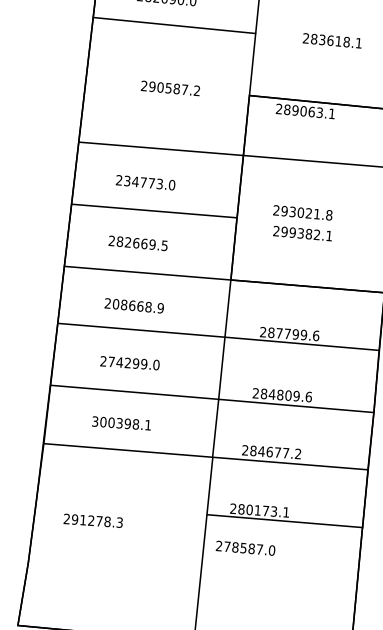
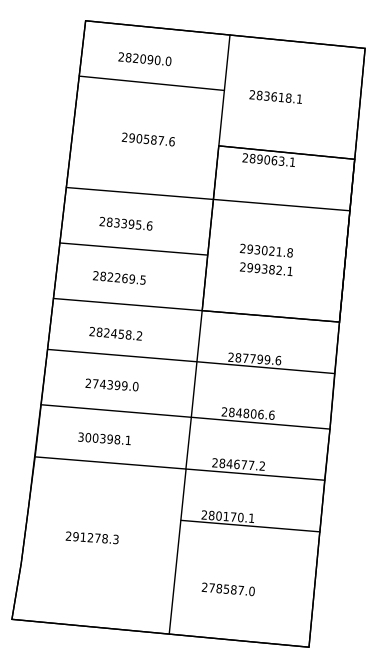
text: (331, 40) -> (275, 96), moved
text: (196, 90) -> (171, 141), 290587.2 -> 290587.6
text: (149, 182) -> (129, 223), 234773.0 -> 283395.6
text: (136, 242) -> (117, 277), 282669.5 -> 282269.5
text: (138, 305) -> (119, 333), 208668.9 -> 282458.2
text: (127, 363) -> (109, 385), 274299.0 -> 274399.0
text: (296, 396) -> (260, 414), 284809.6 -> 284806.6
text: (273, 511) -> (240, 517), 280173.1 -> 280170.1
text: (92, 520) -> (91, 537), moved
text: (244, 548) -> (227, 589), moved

